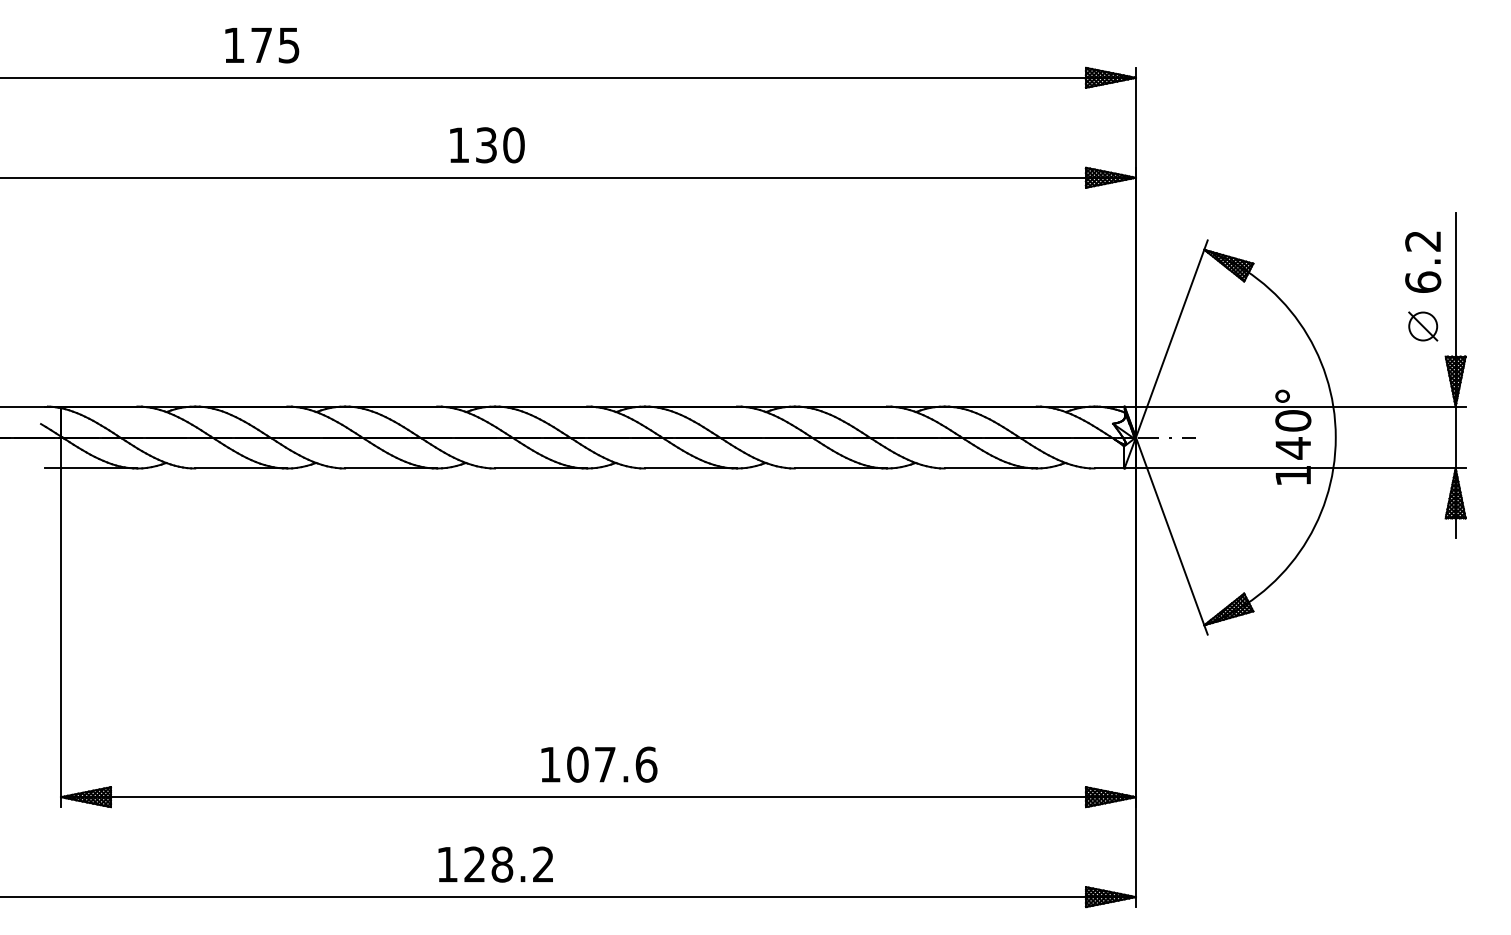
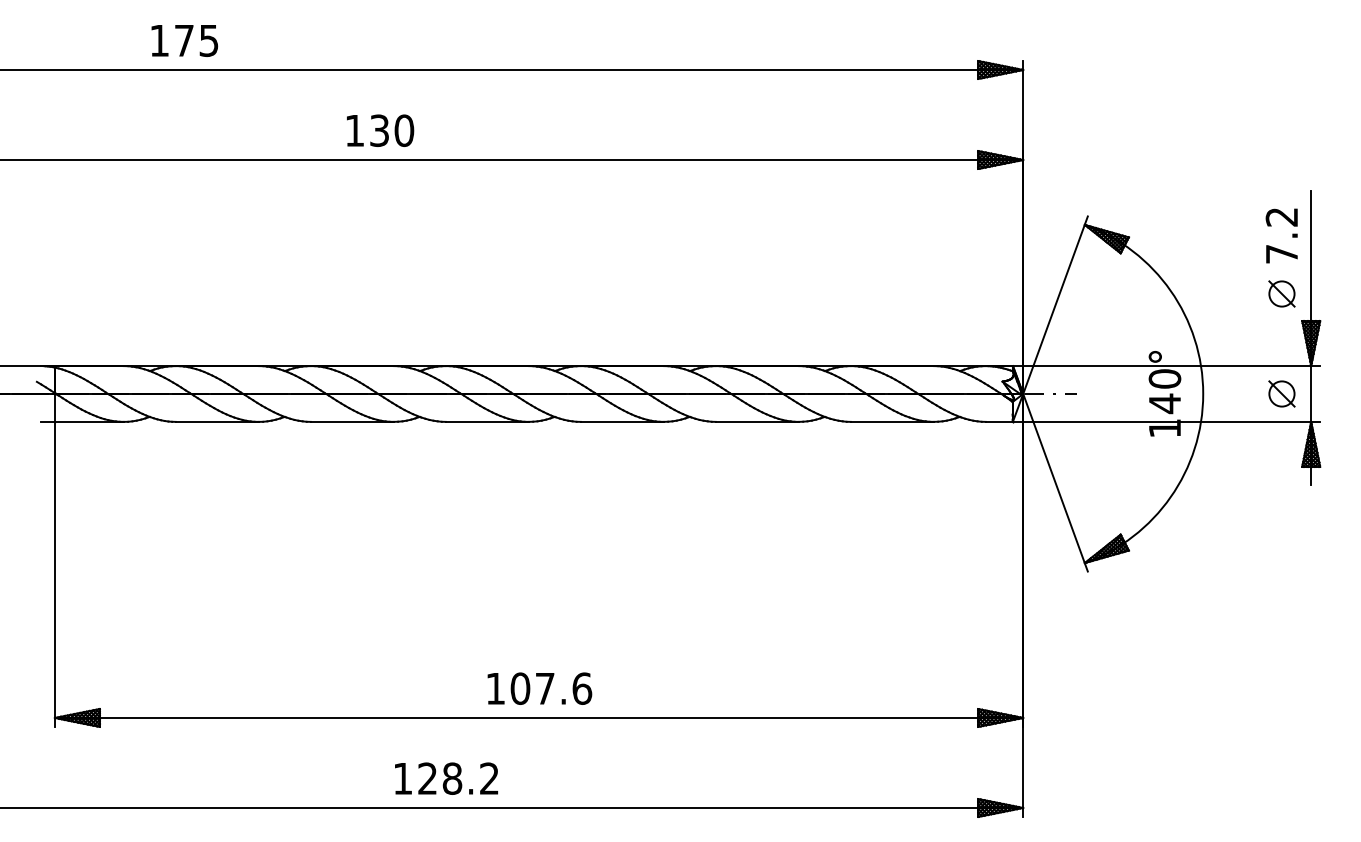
text: (262, 45) -> (185, 40), moved
text: (487, 145) -> (380, 130), moved
text: (1423, 281) -> (1282, 253), 6.2 -> 7.2
part: (1423, 437) -> (1282, 393), added

